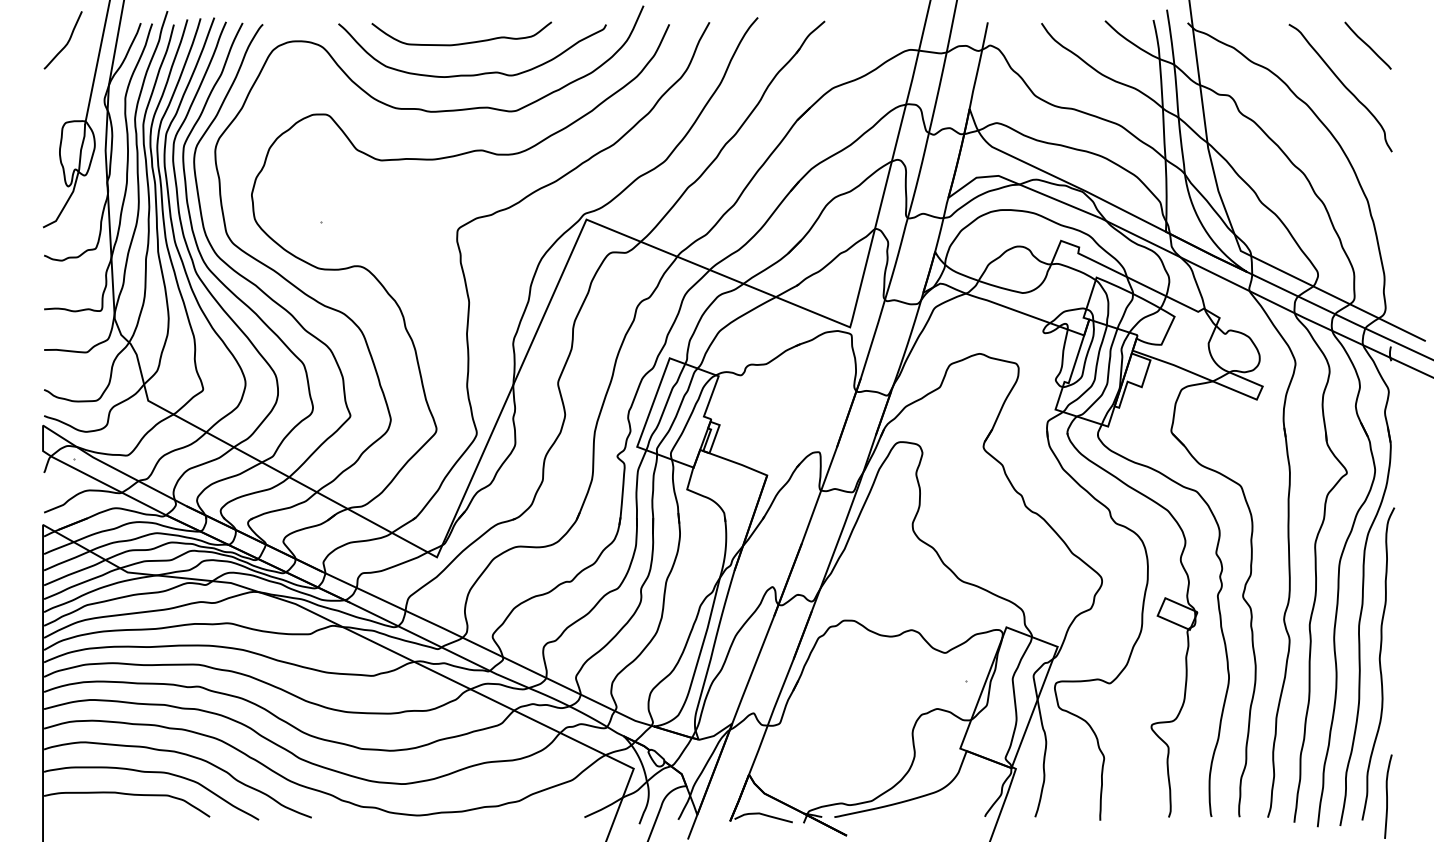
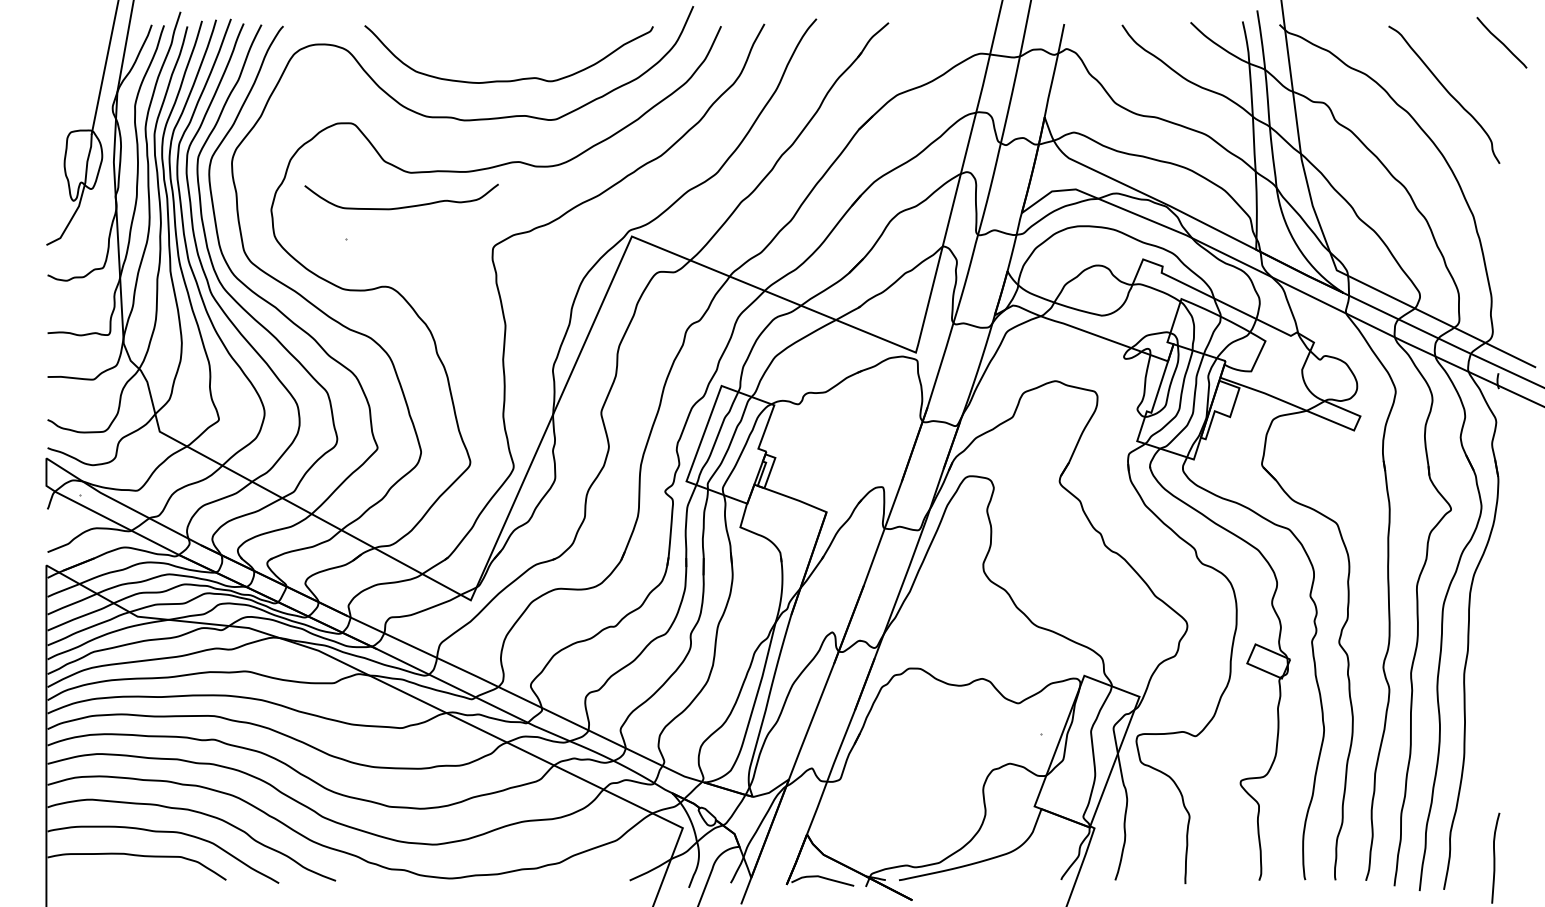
curve: (463, 42) -> (403, 206), moved
curve: (66, 43) -> (71, 46), removed
line: (1367, 45) -> (1501, 42), moved
curve: (1379, 663) -> (1486, 714), removed

